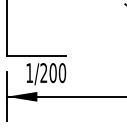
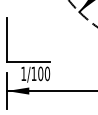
text: (43, 72) -> (33, 73), 1/200 -> 1/100

